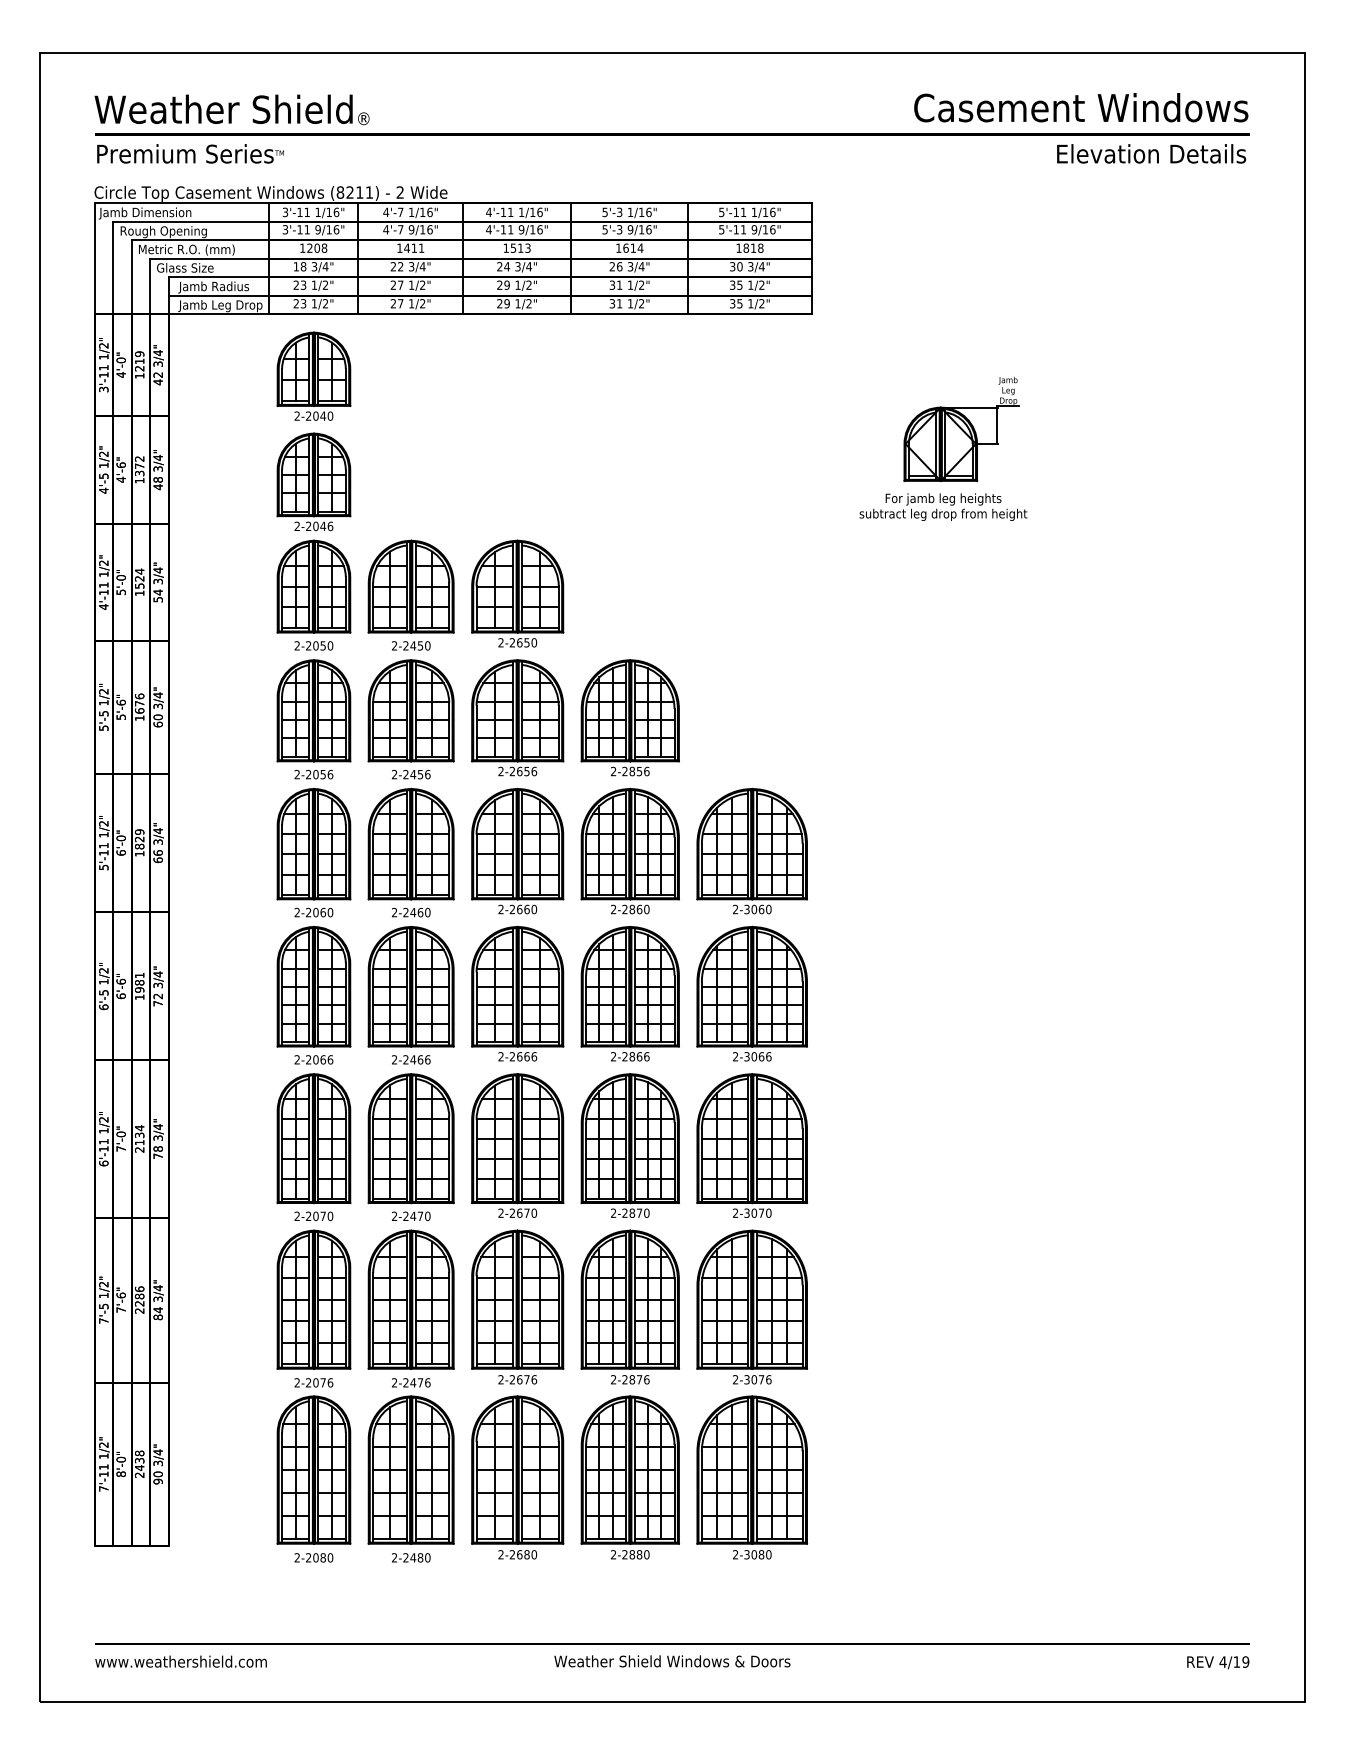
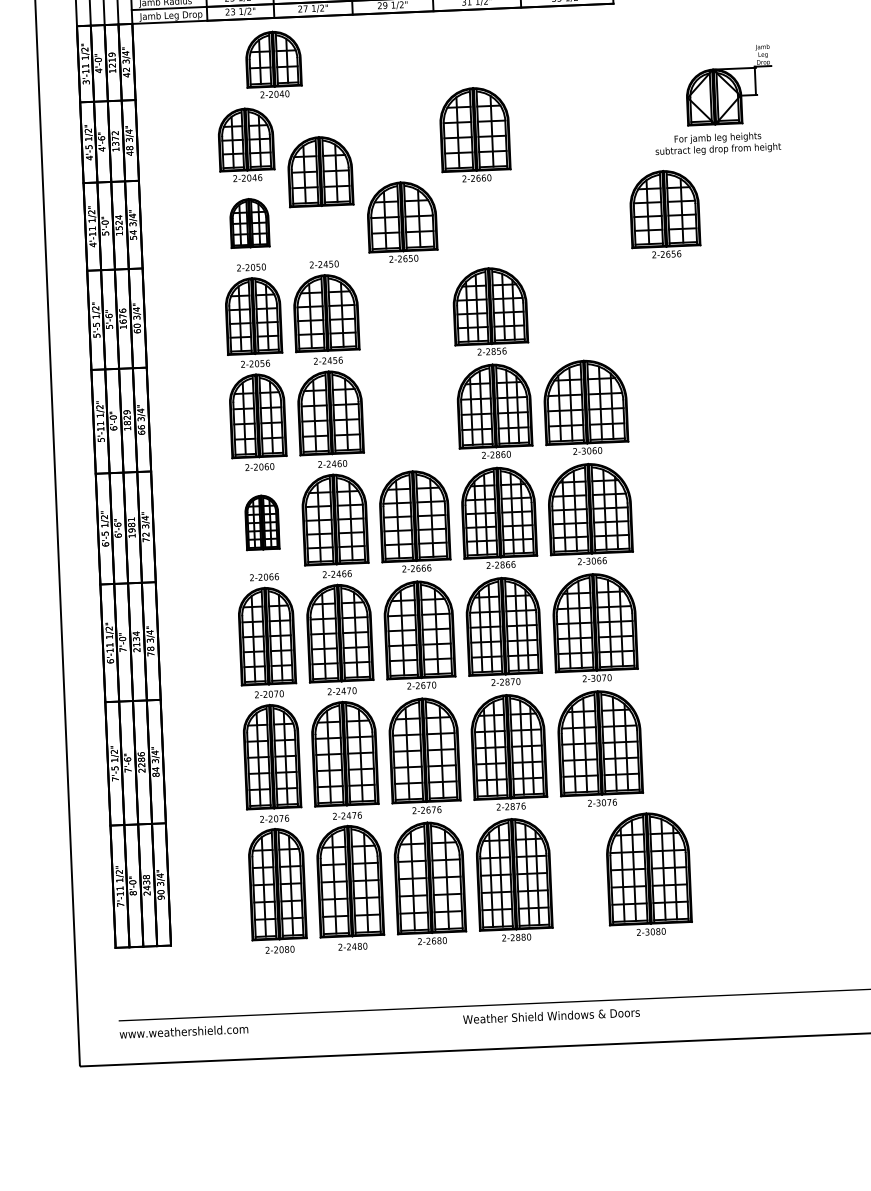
part: (313, 375) -> (273, 63), moved
part: (313, 586) -> (249, 223), size x0.7
part: (410, 586) -> (319, 171), moved
part: (517, 717) -> (664, 213), moved
part: (517, 850) -> (474, 134), moved
part: (313, 986) -> (261, 522), size x0.6
part: (752, 1477) -> (649, 874), moved

